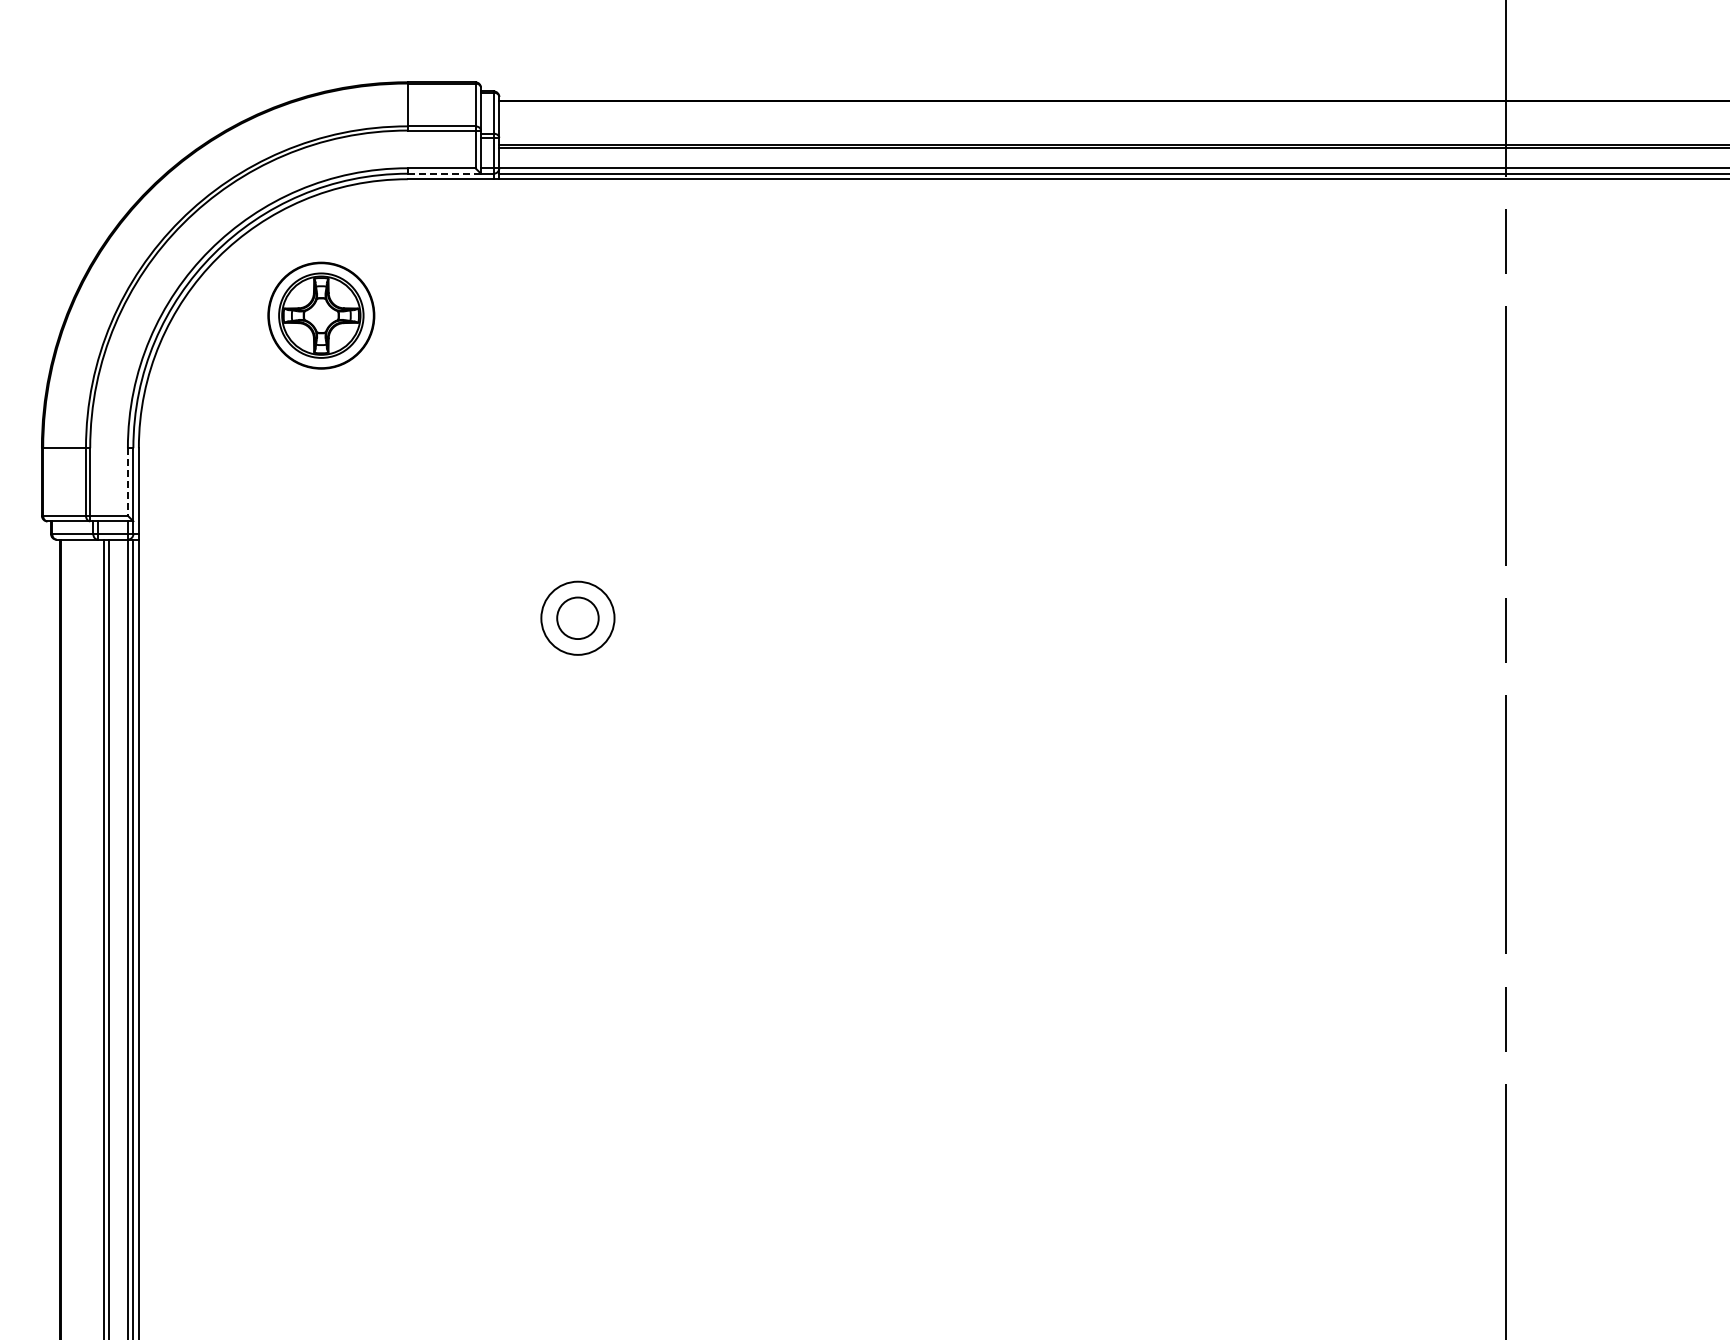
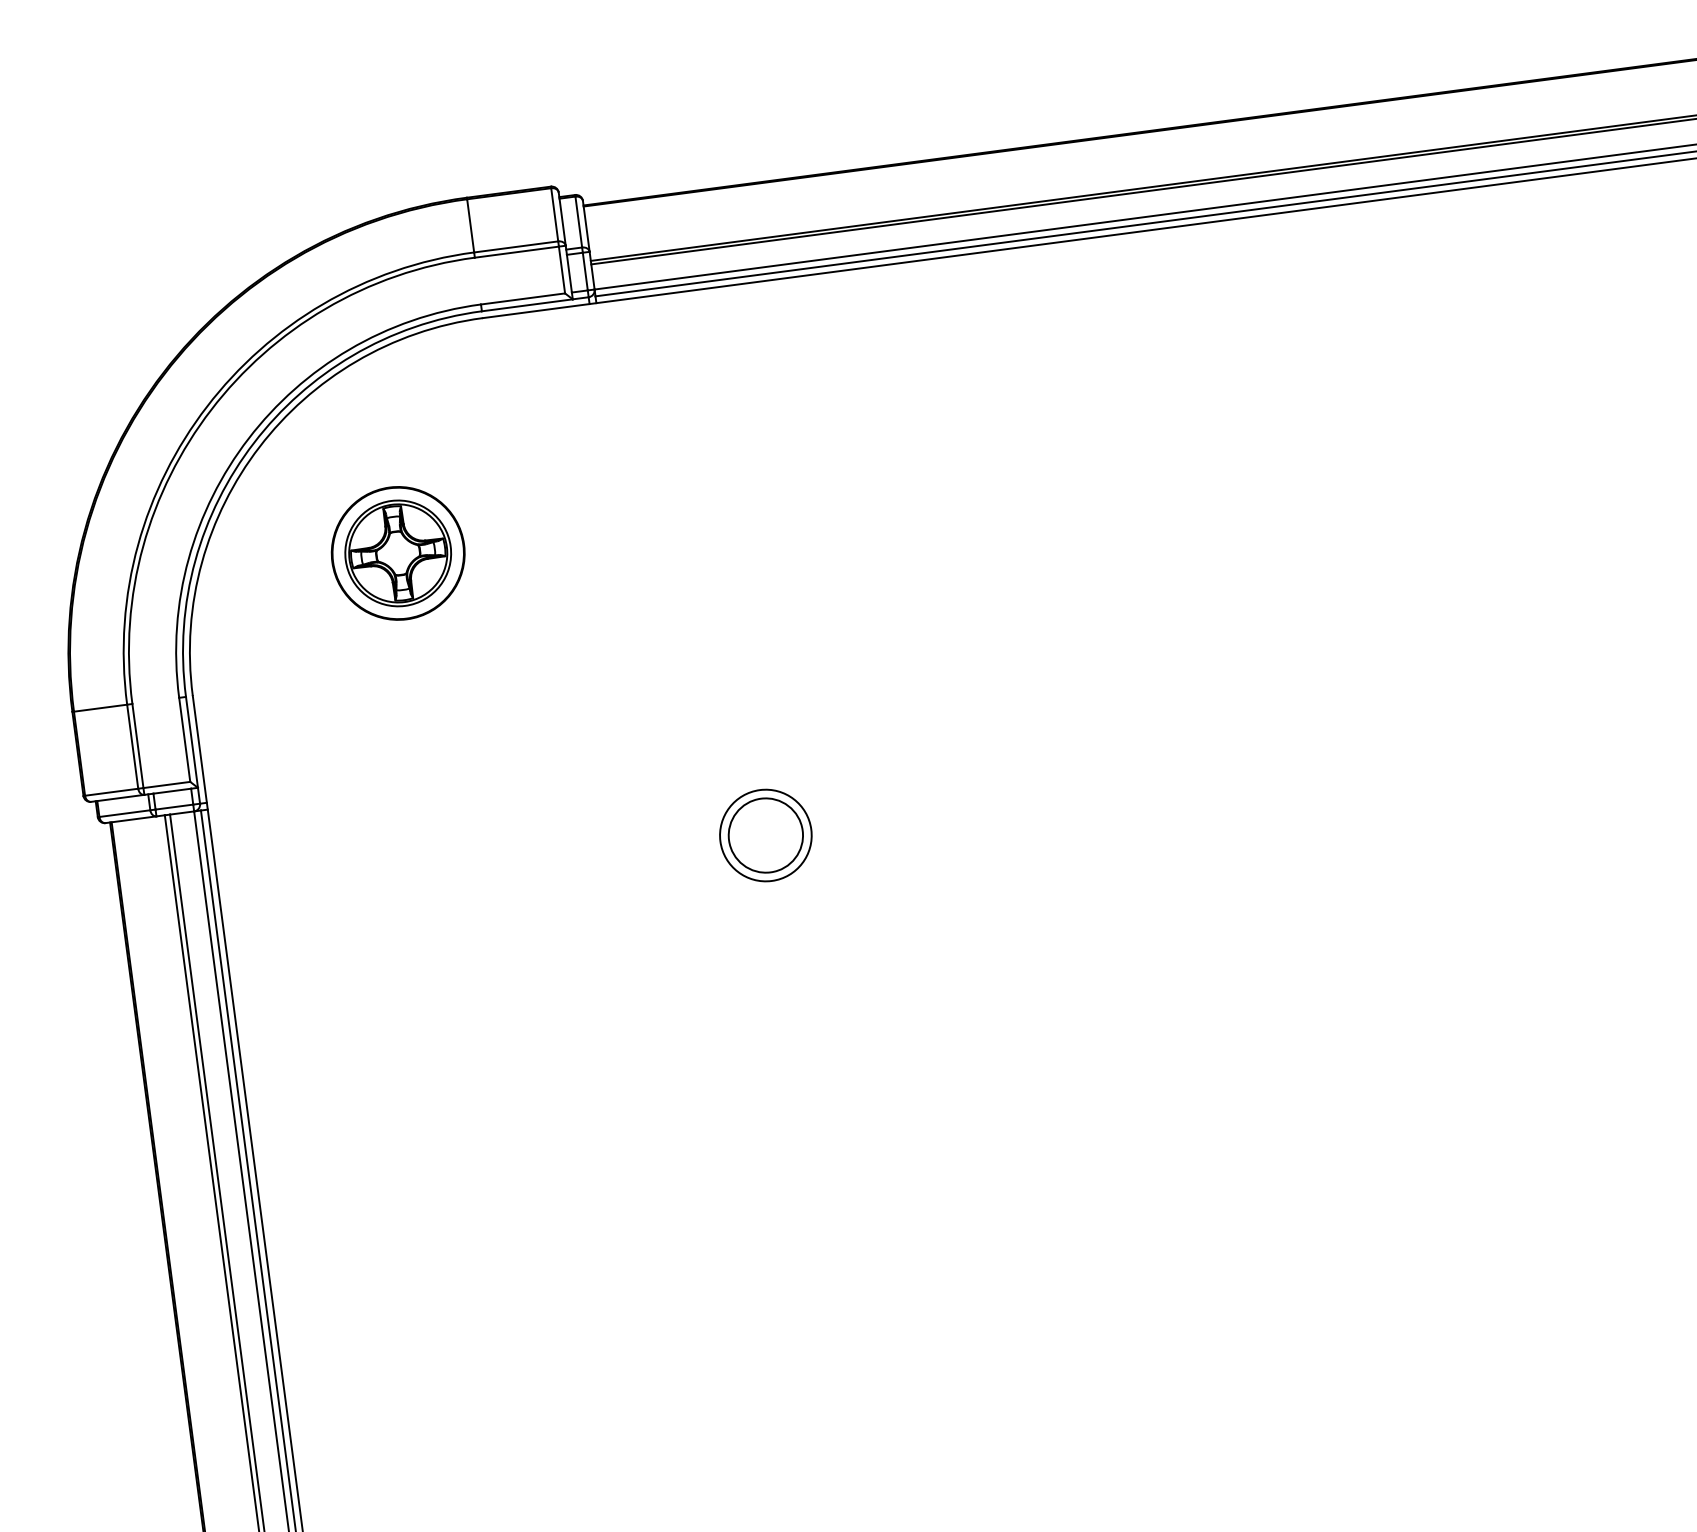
line: (444, 173) -> (527, 305), dashed -> solid
part: (321, 315) -> (398, 553), moved
line: (127, 482) -> (184, 740), dashed -> solid
circle: (577, 617) -> (765, 834), size x1.43

